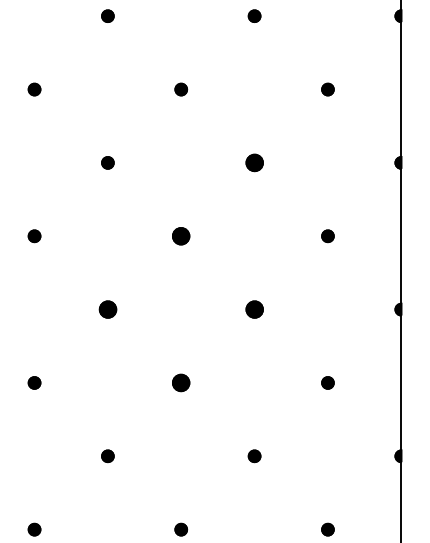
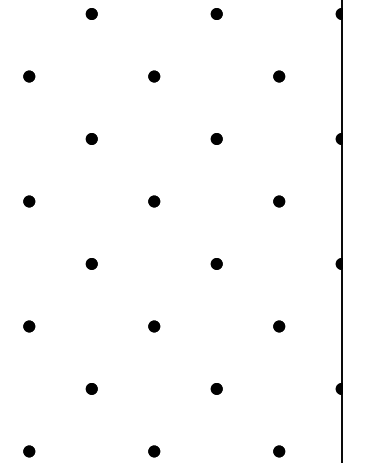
part: (254, 162) -> (216, 138), size x0.71
part: (181, 236) -> (154, 201), size x0.71
part: (107, 309) -> (91, 263), size x0.71
part: (254, 309) -> (216, 263), size x0.71
part: (181, 383) -> (154, 326), size x0.71

